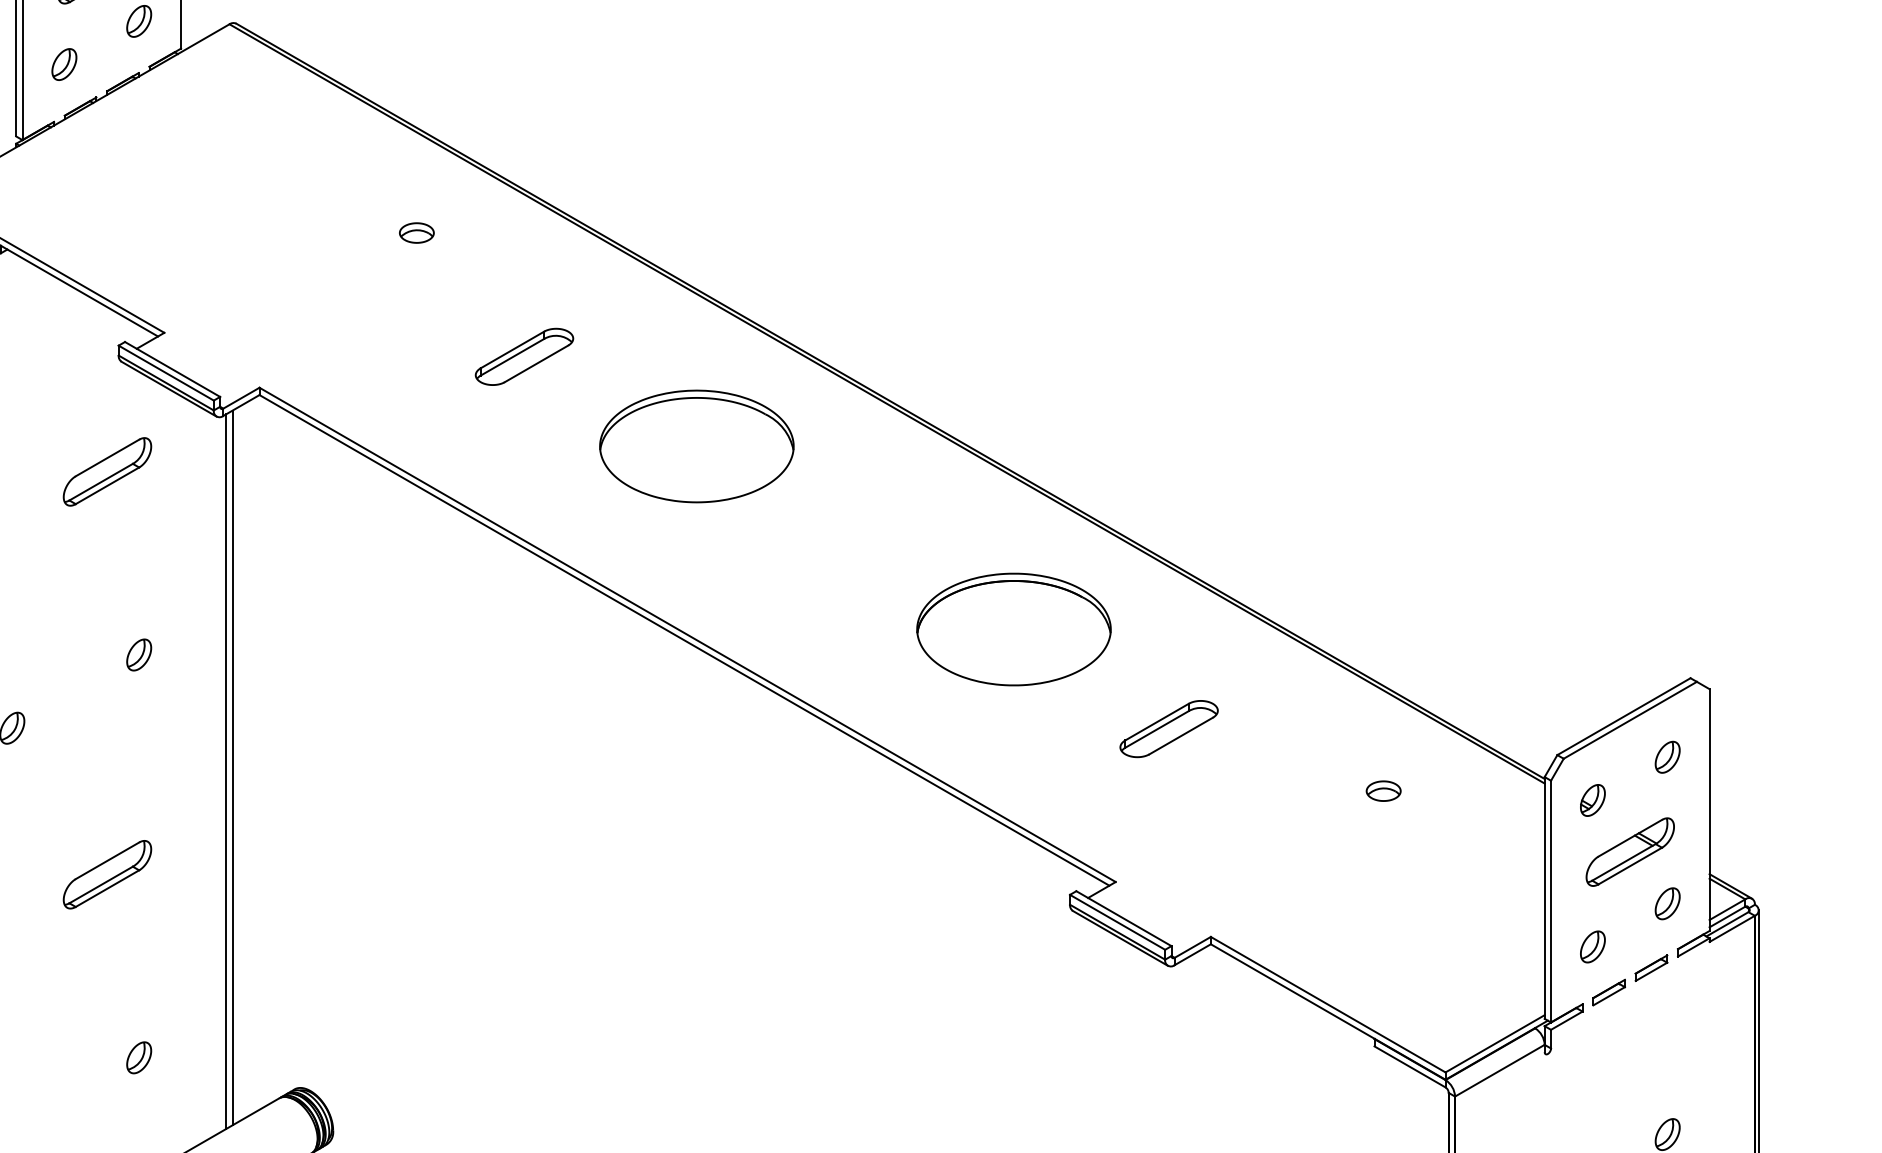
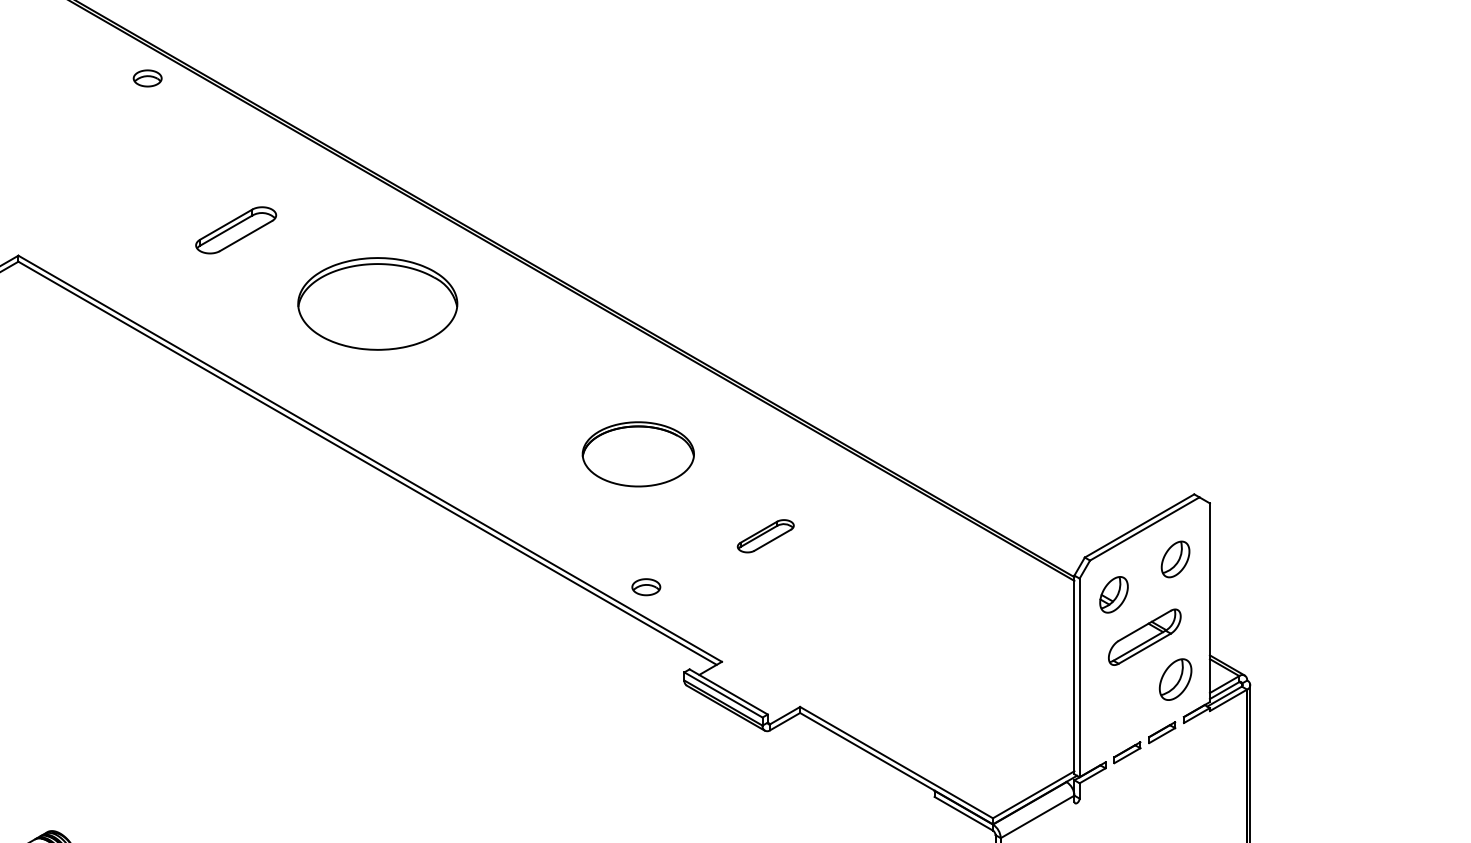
part: (416, 232) -> (147, 78), moved
part: (1013, 629) -> (637, 454), size x0.7
part: (1168, 729) -> (765, 536), size x0.7
part: (1667, 756) -> (1175, 558), size x1.4
part: (1383, 790) -> (646, 586), moved
part: (1592, 800) -> (1113, 594), size x1.4
part: (1667, 903) -> (1175, 679), size x1.6
part: (1592, 946) -> (1113, 714), removed

